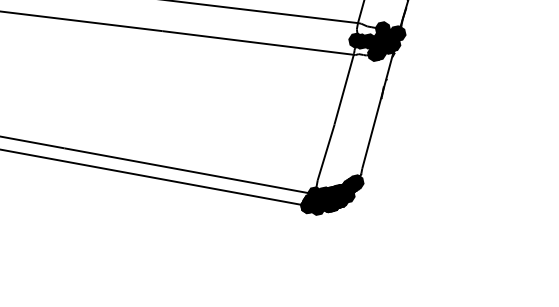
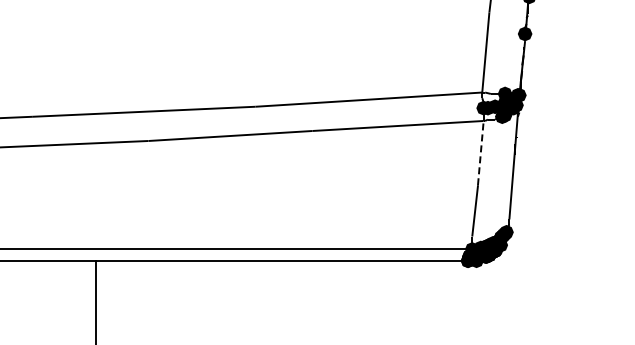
line: (343, 88) -> (480, 152), solid -> dashed

